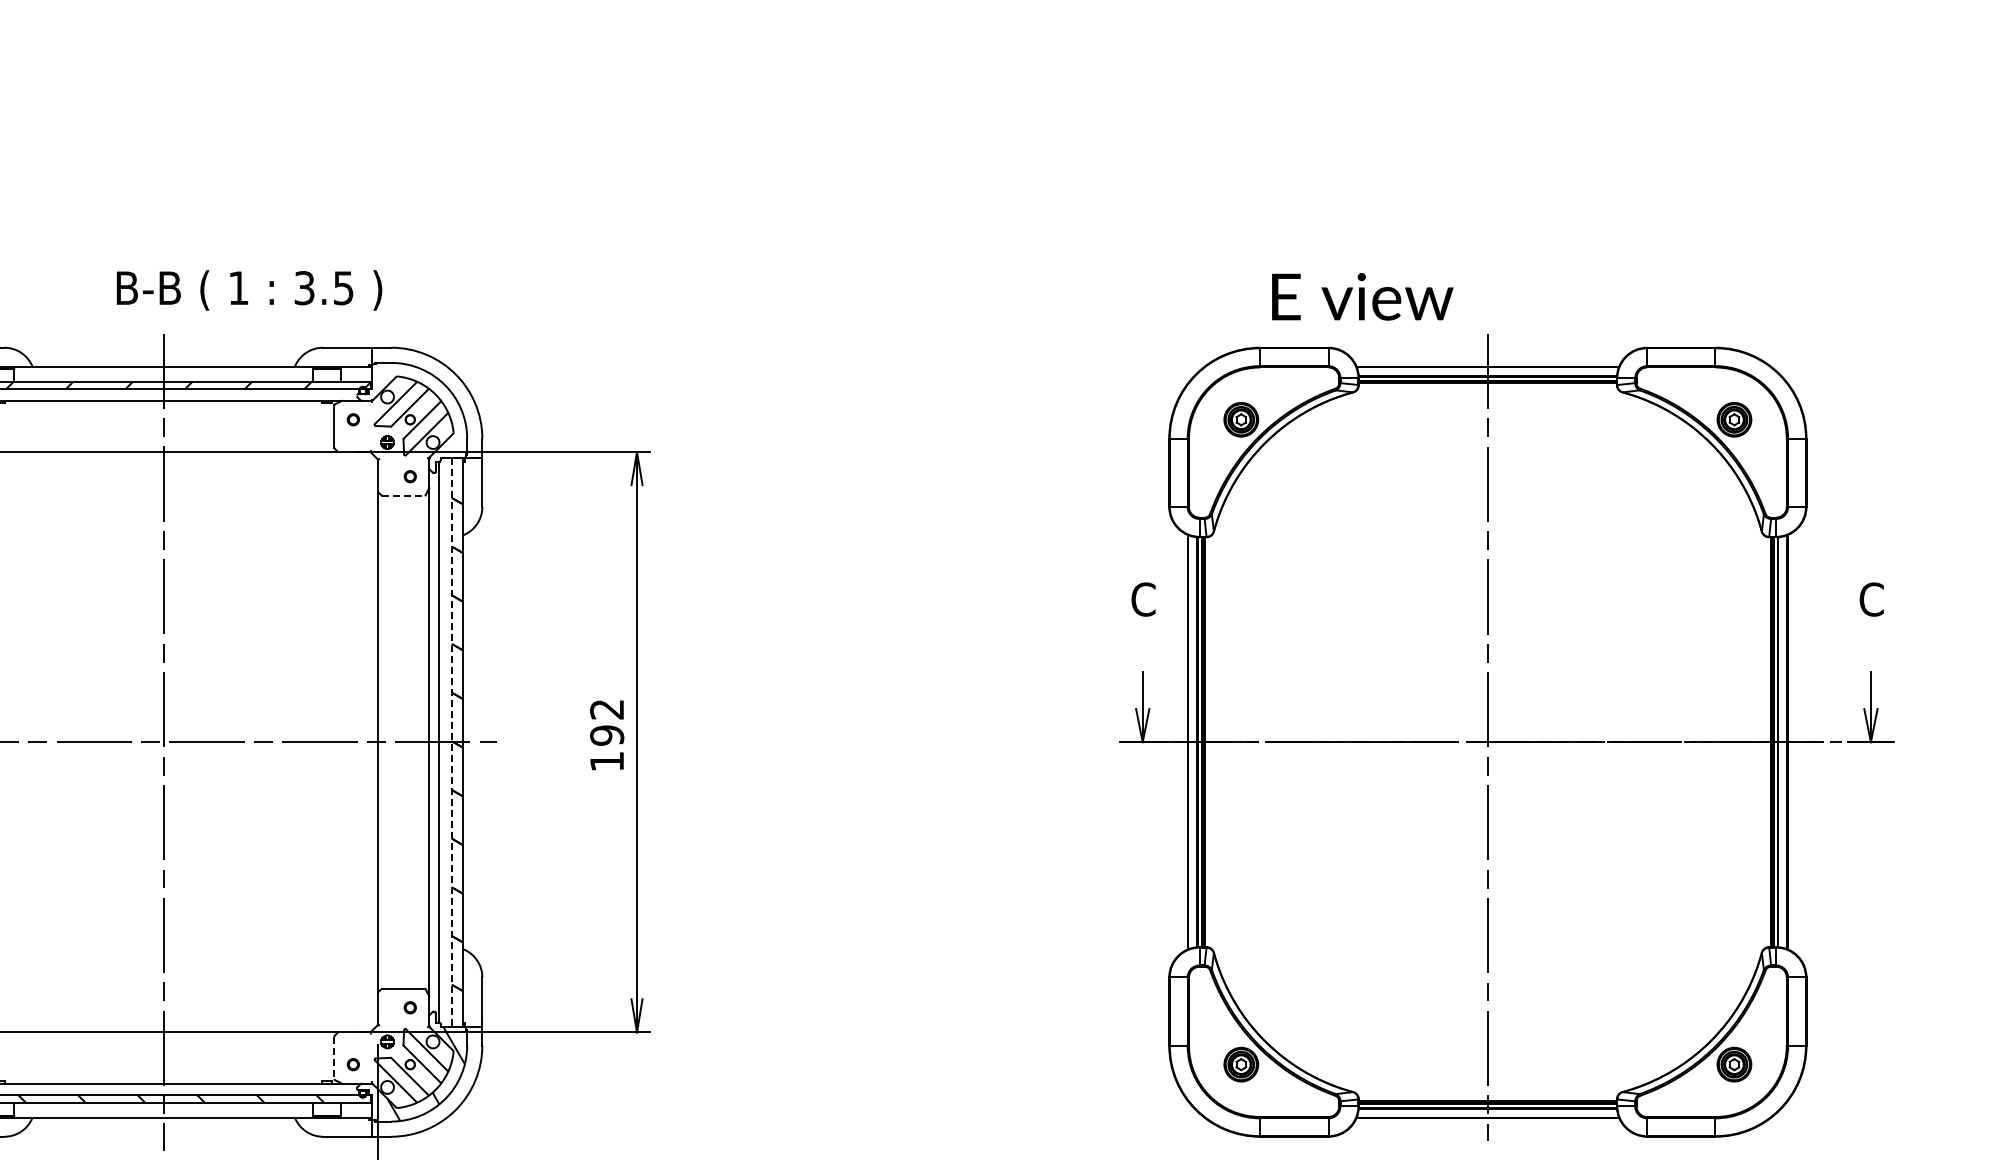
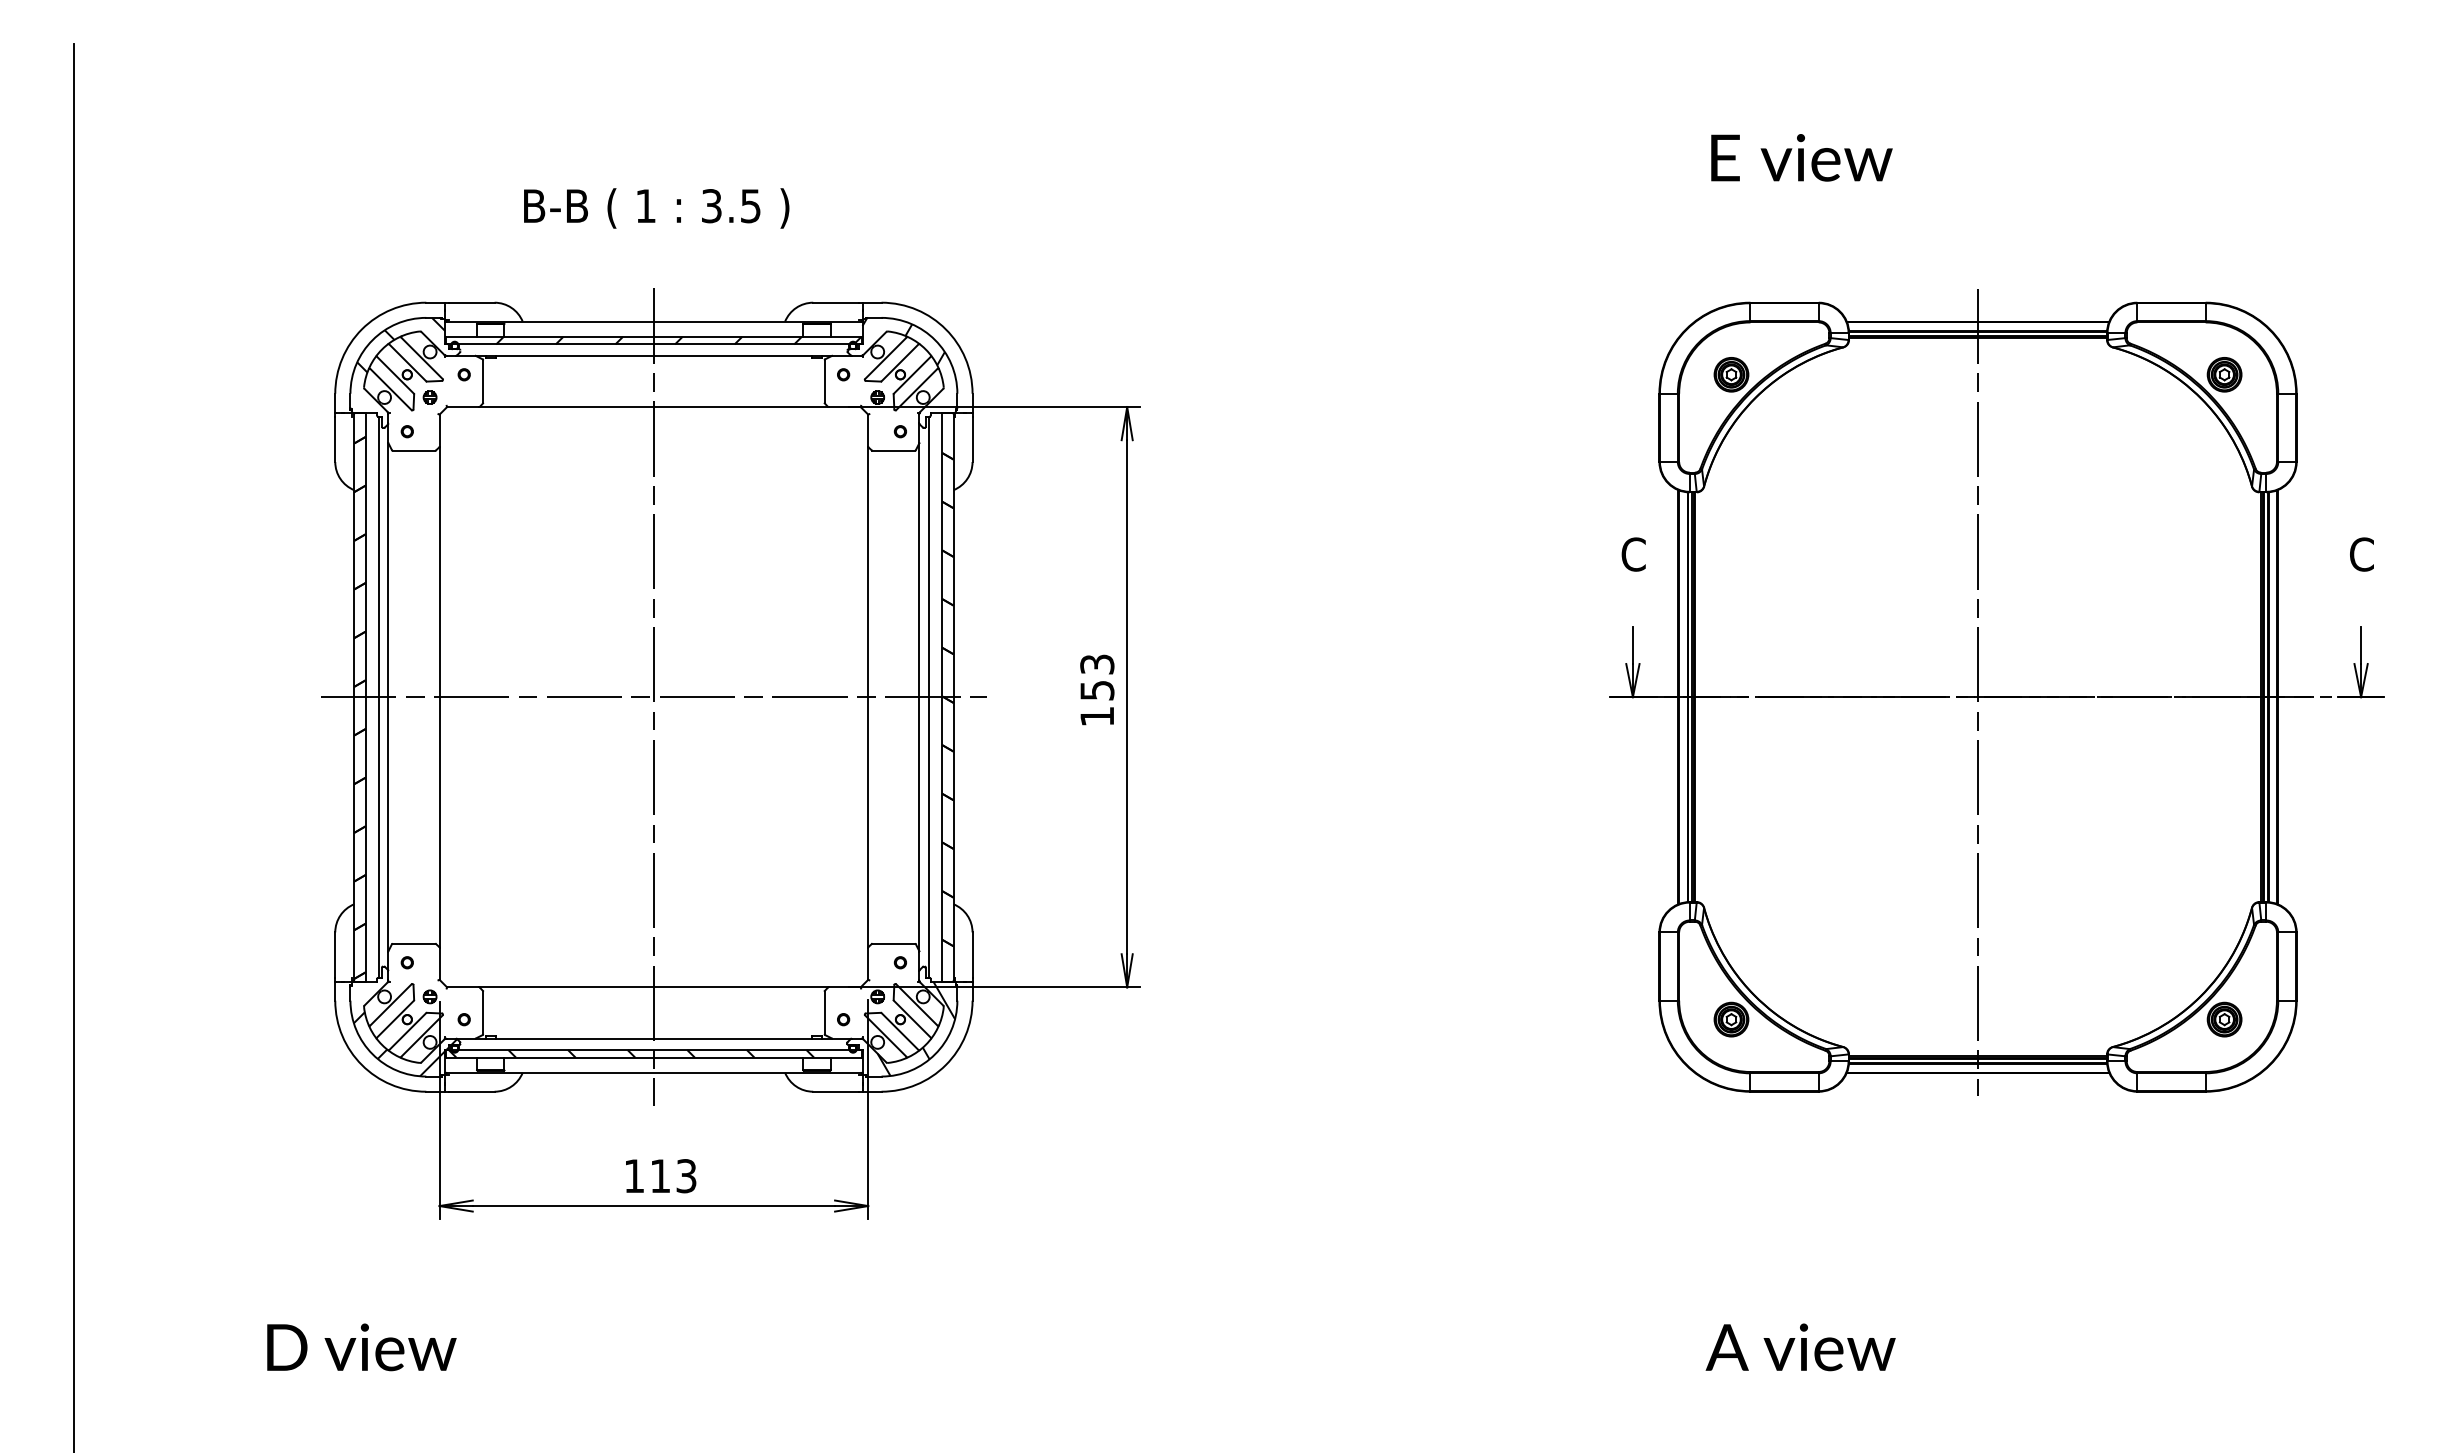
text: (249, 290) -> (656, 208), moved
text: (1362, 296) -> (1801, 157), moved
hatch: (405, 386) -> (895, 341), added
line: (404, 495) -> (894, 450), dashed -> solid
text: (607, 722) -> (1097, 677), 192 -> 153
line: (452, 742) -> (942, 697), dashed -> solid
line: (334, 1058) -> (824, 1013), dashed -> solid

